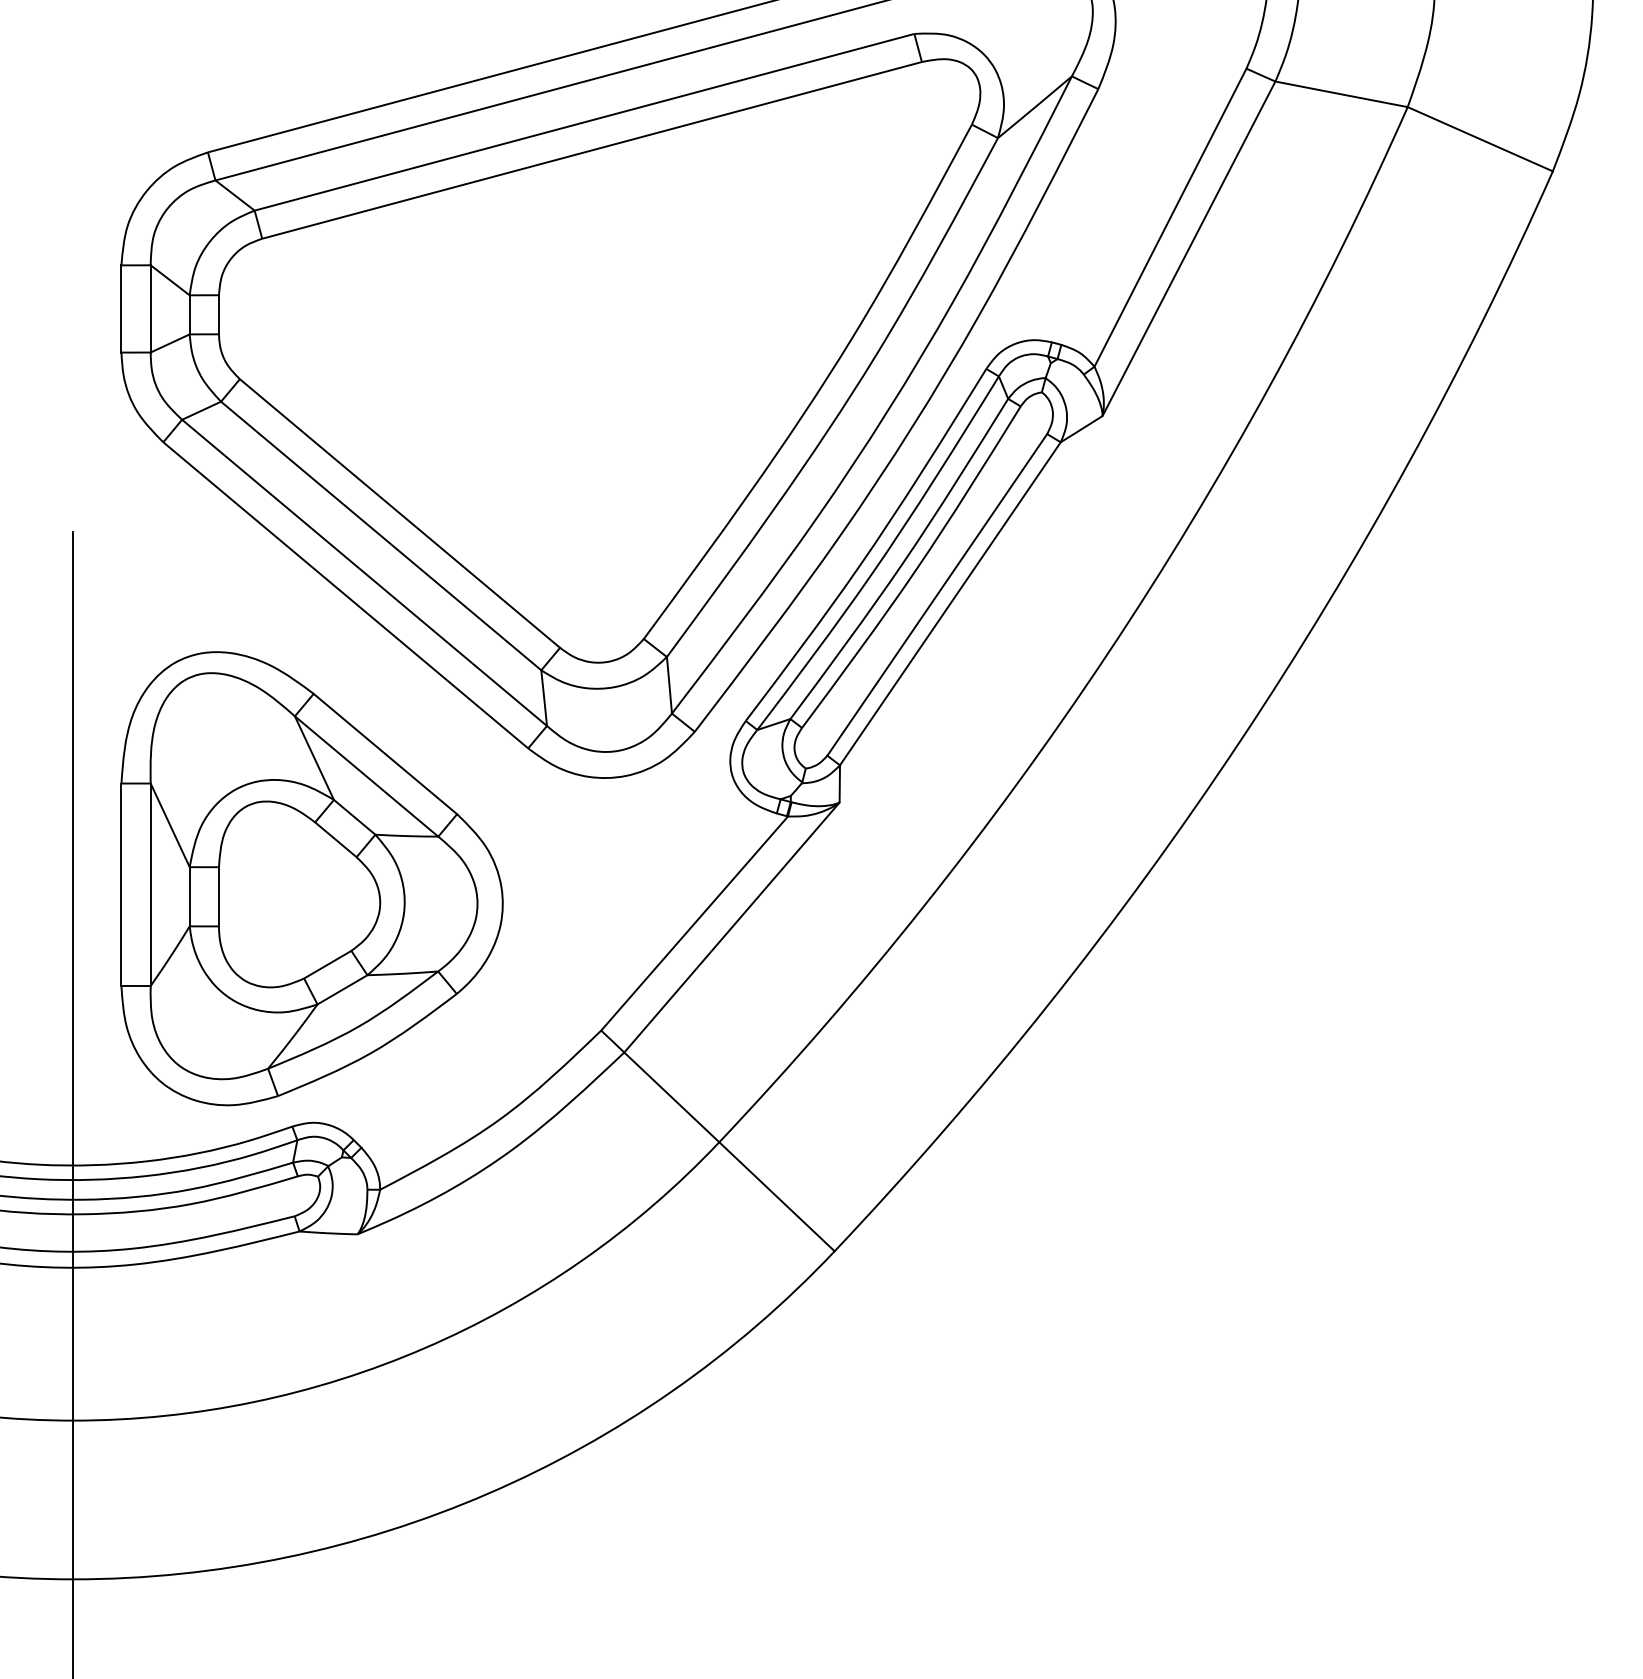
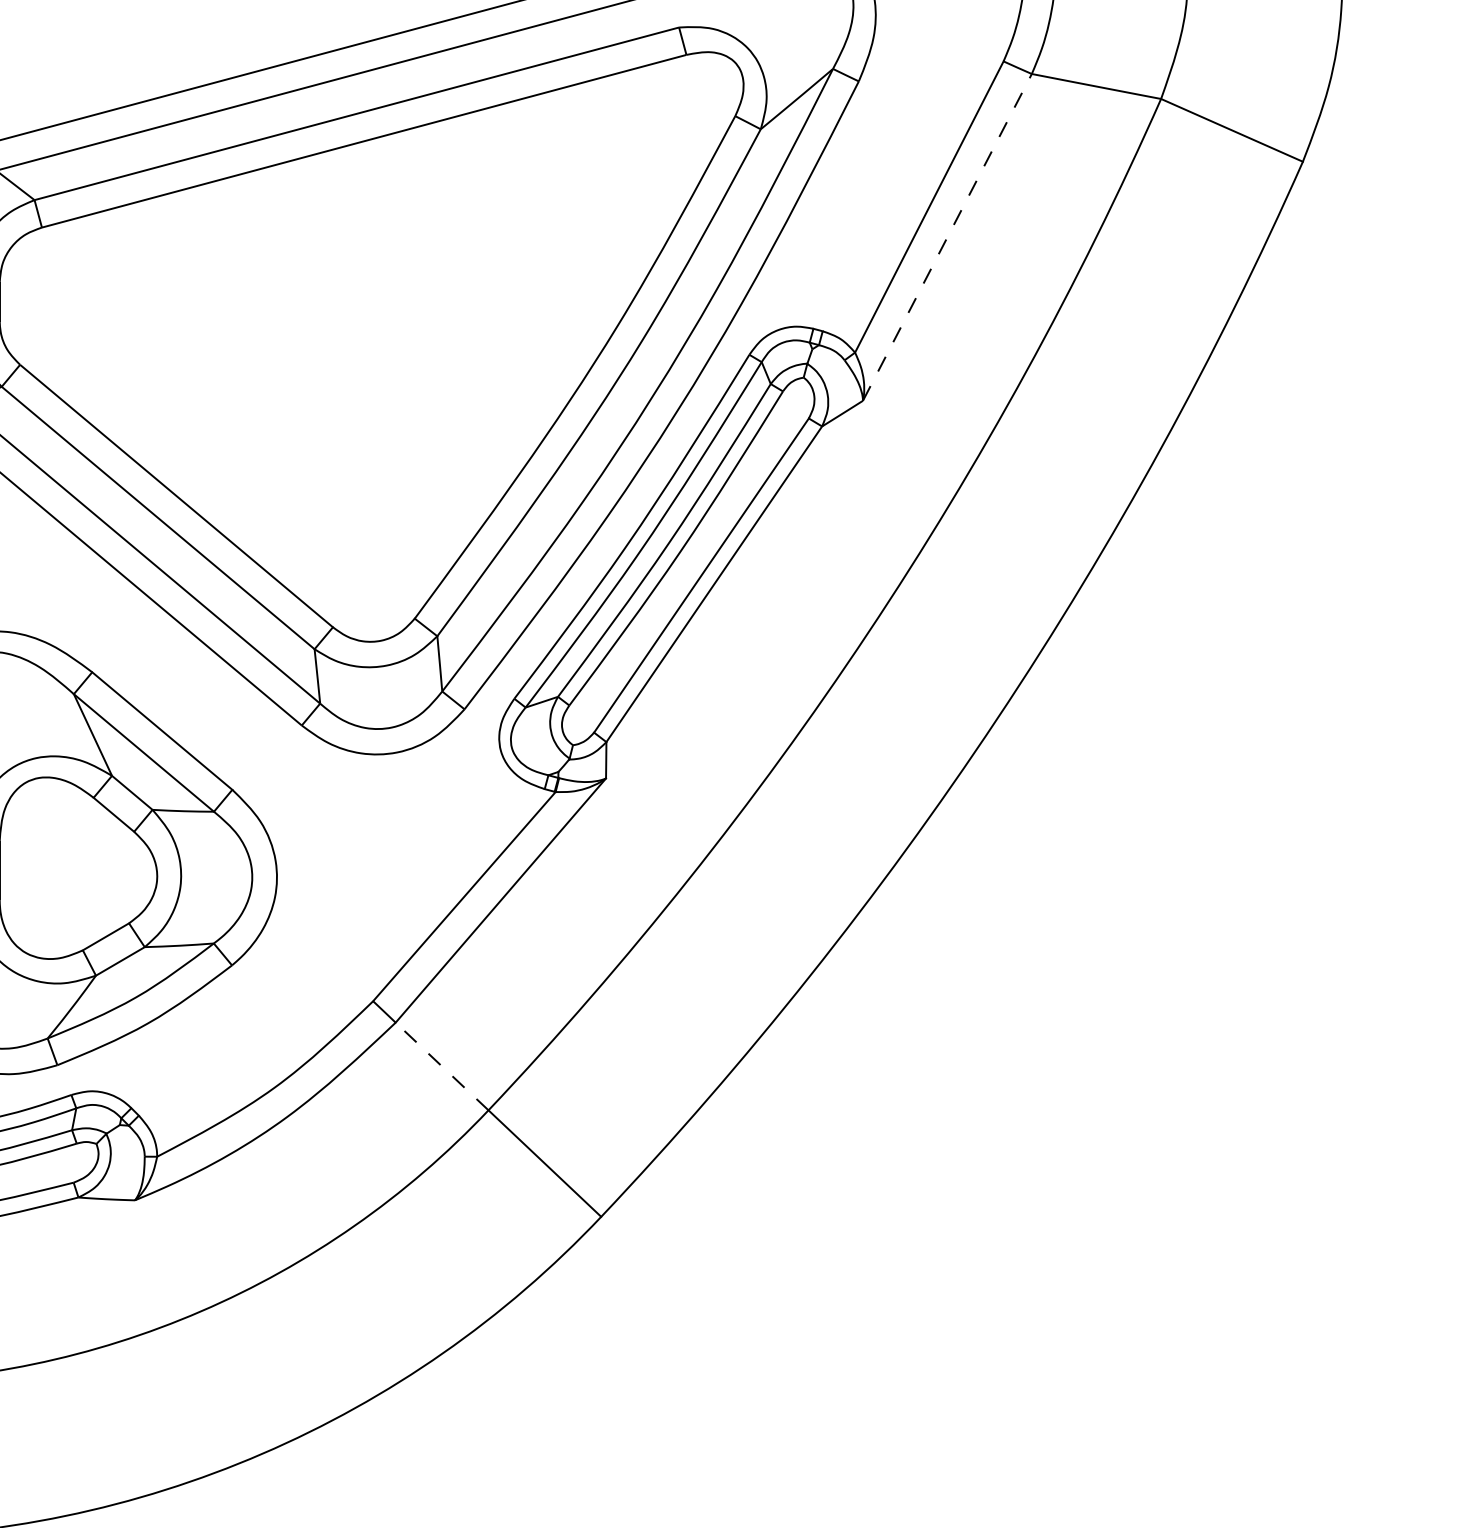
line: (1189, 248) -> (947, 237), solid -> dashed
line: (671, 1097) -> (441, 1066), solid -> dashed

